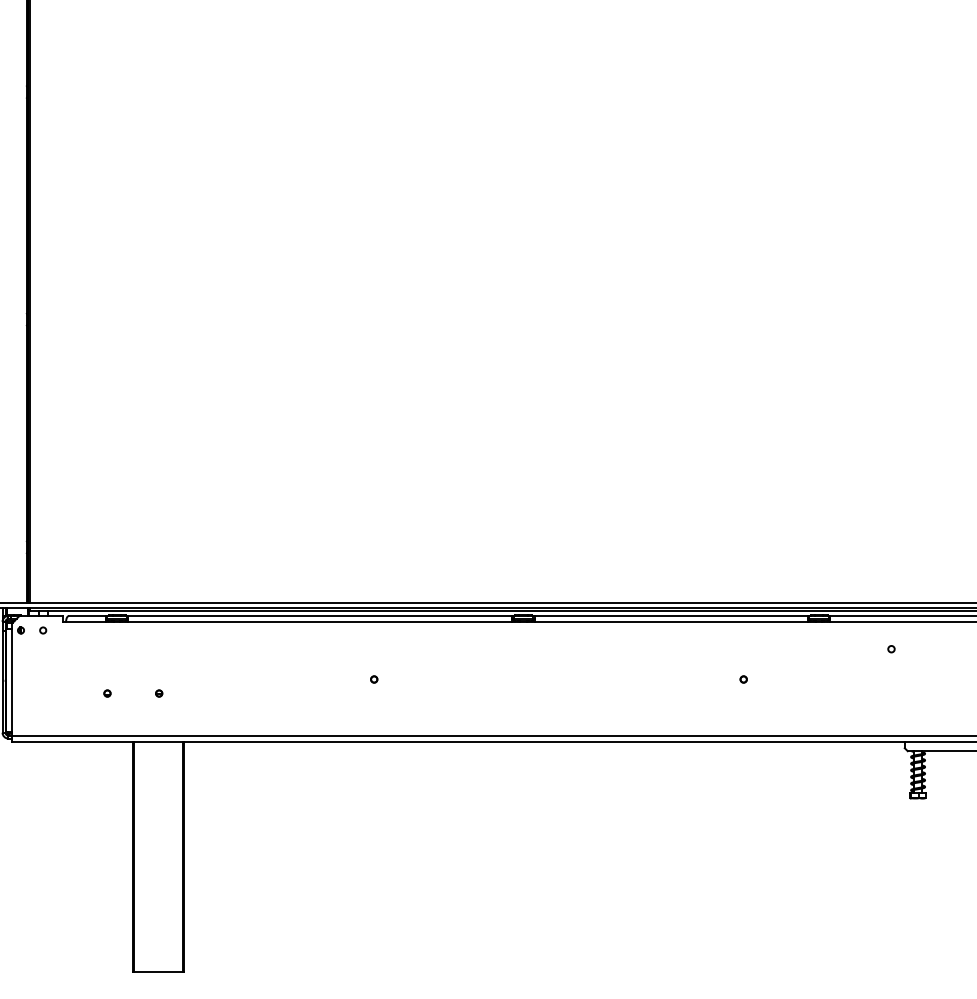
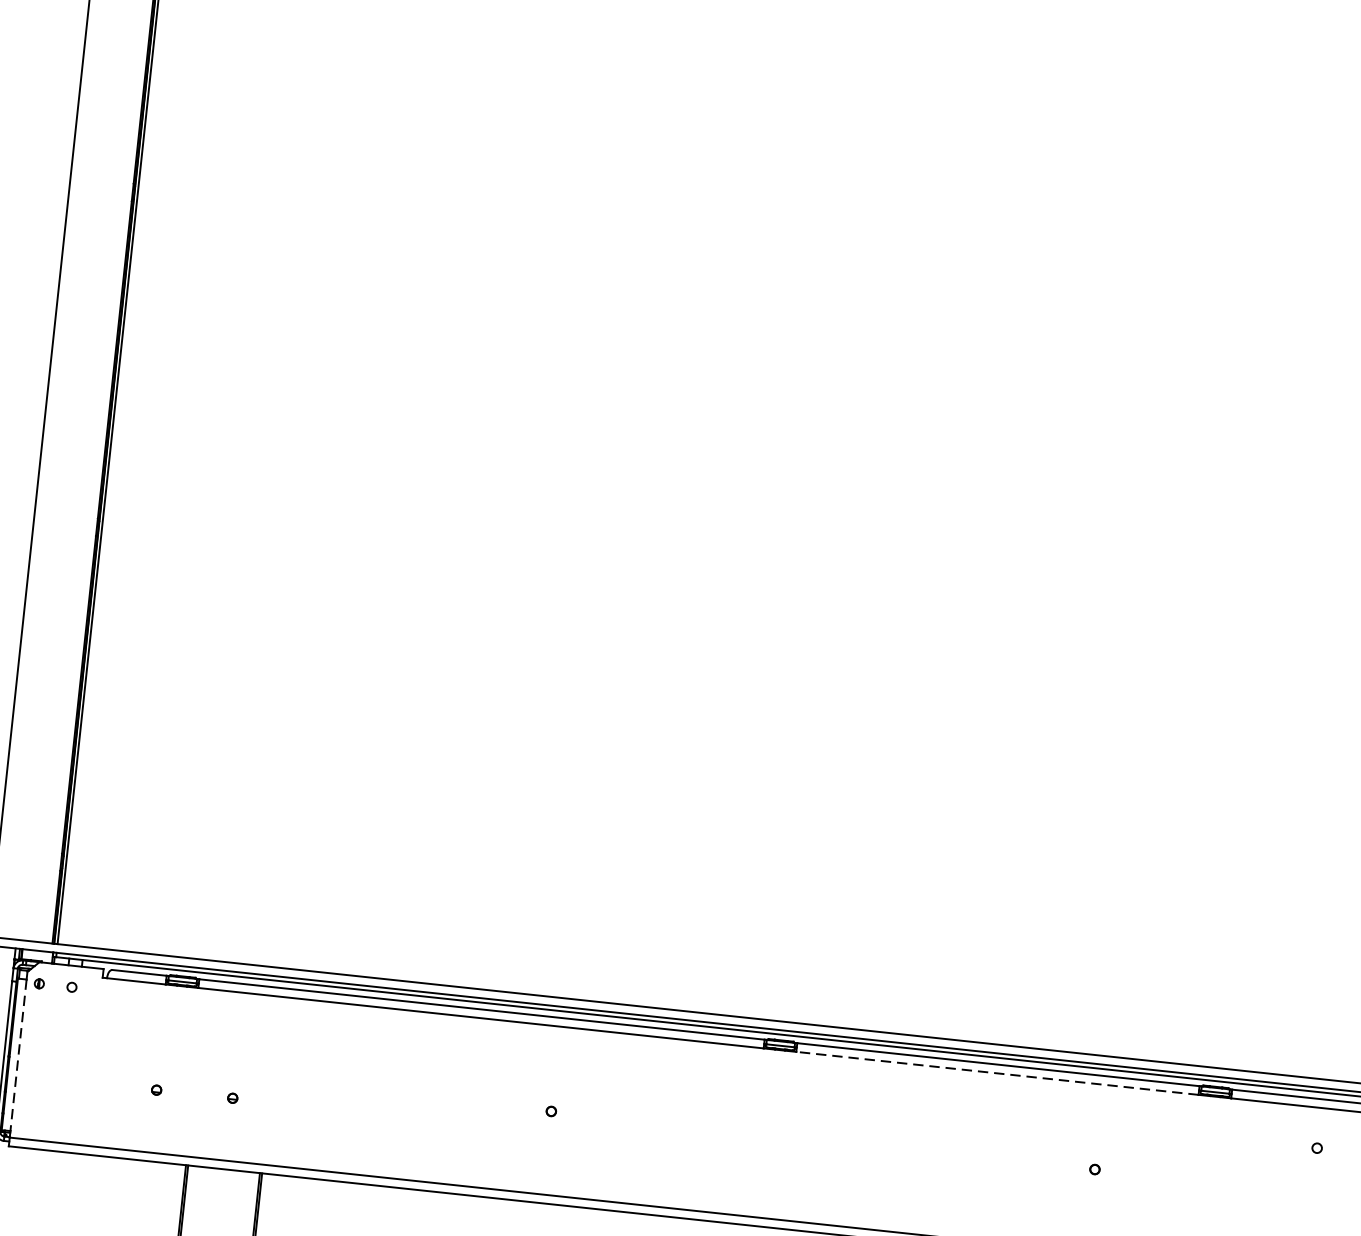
line: (671, 621) -> (997, 1072), solid -> dashed
line: (12, 680) -> (18, 1056), solid -> dashed

